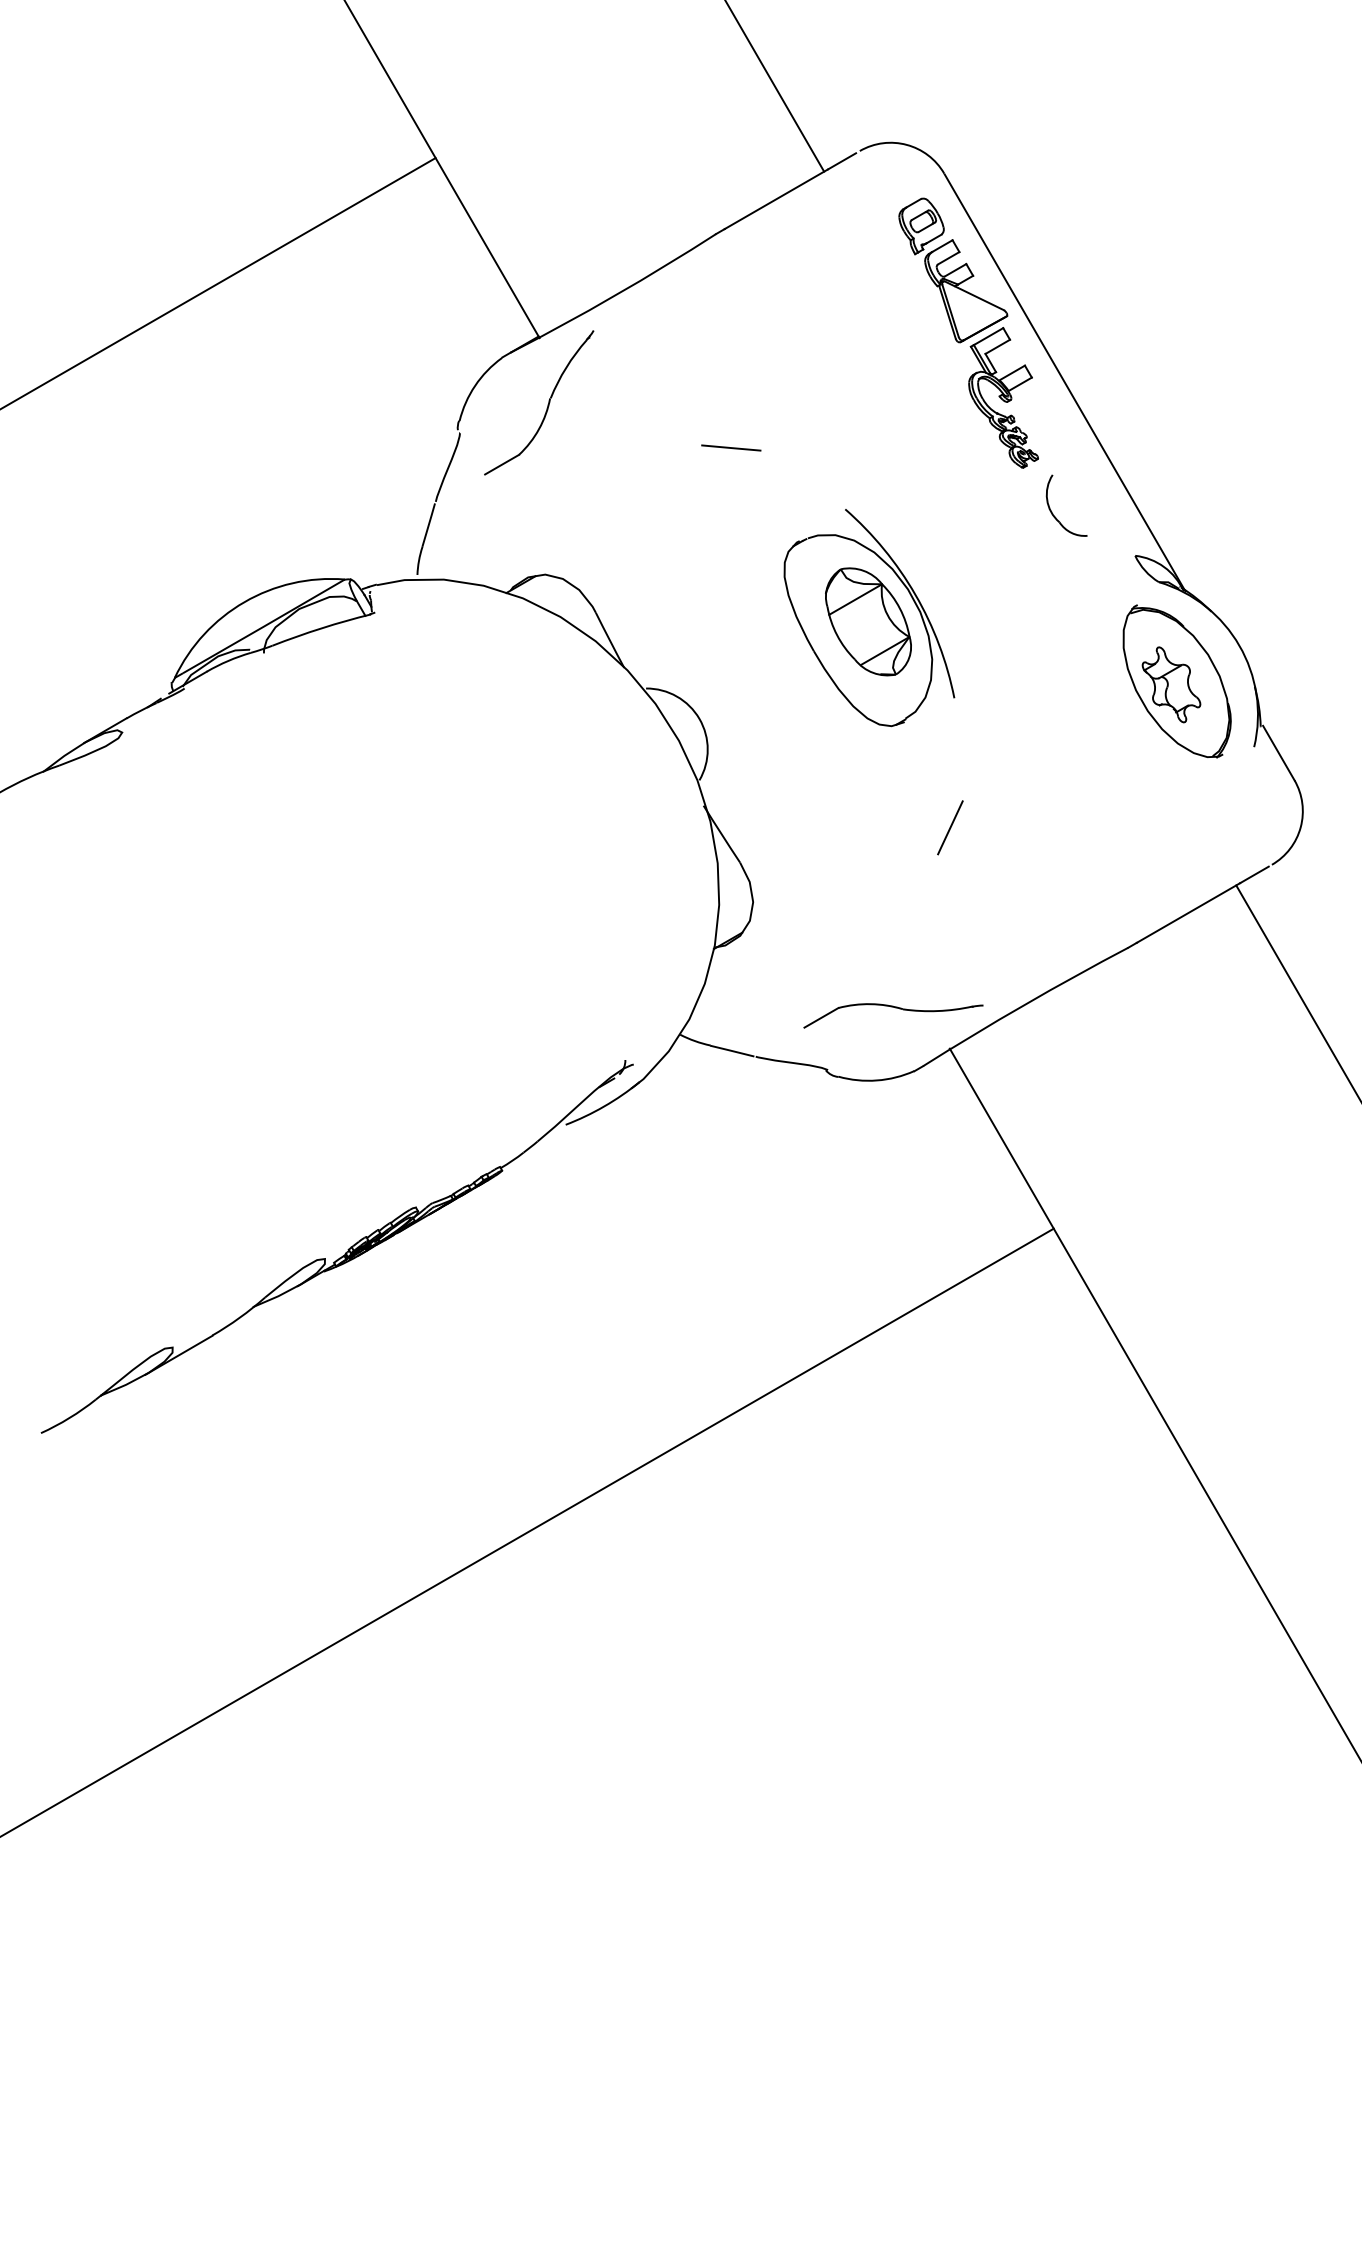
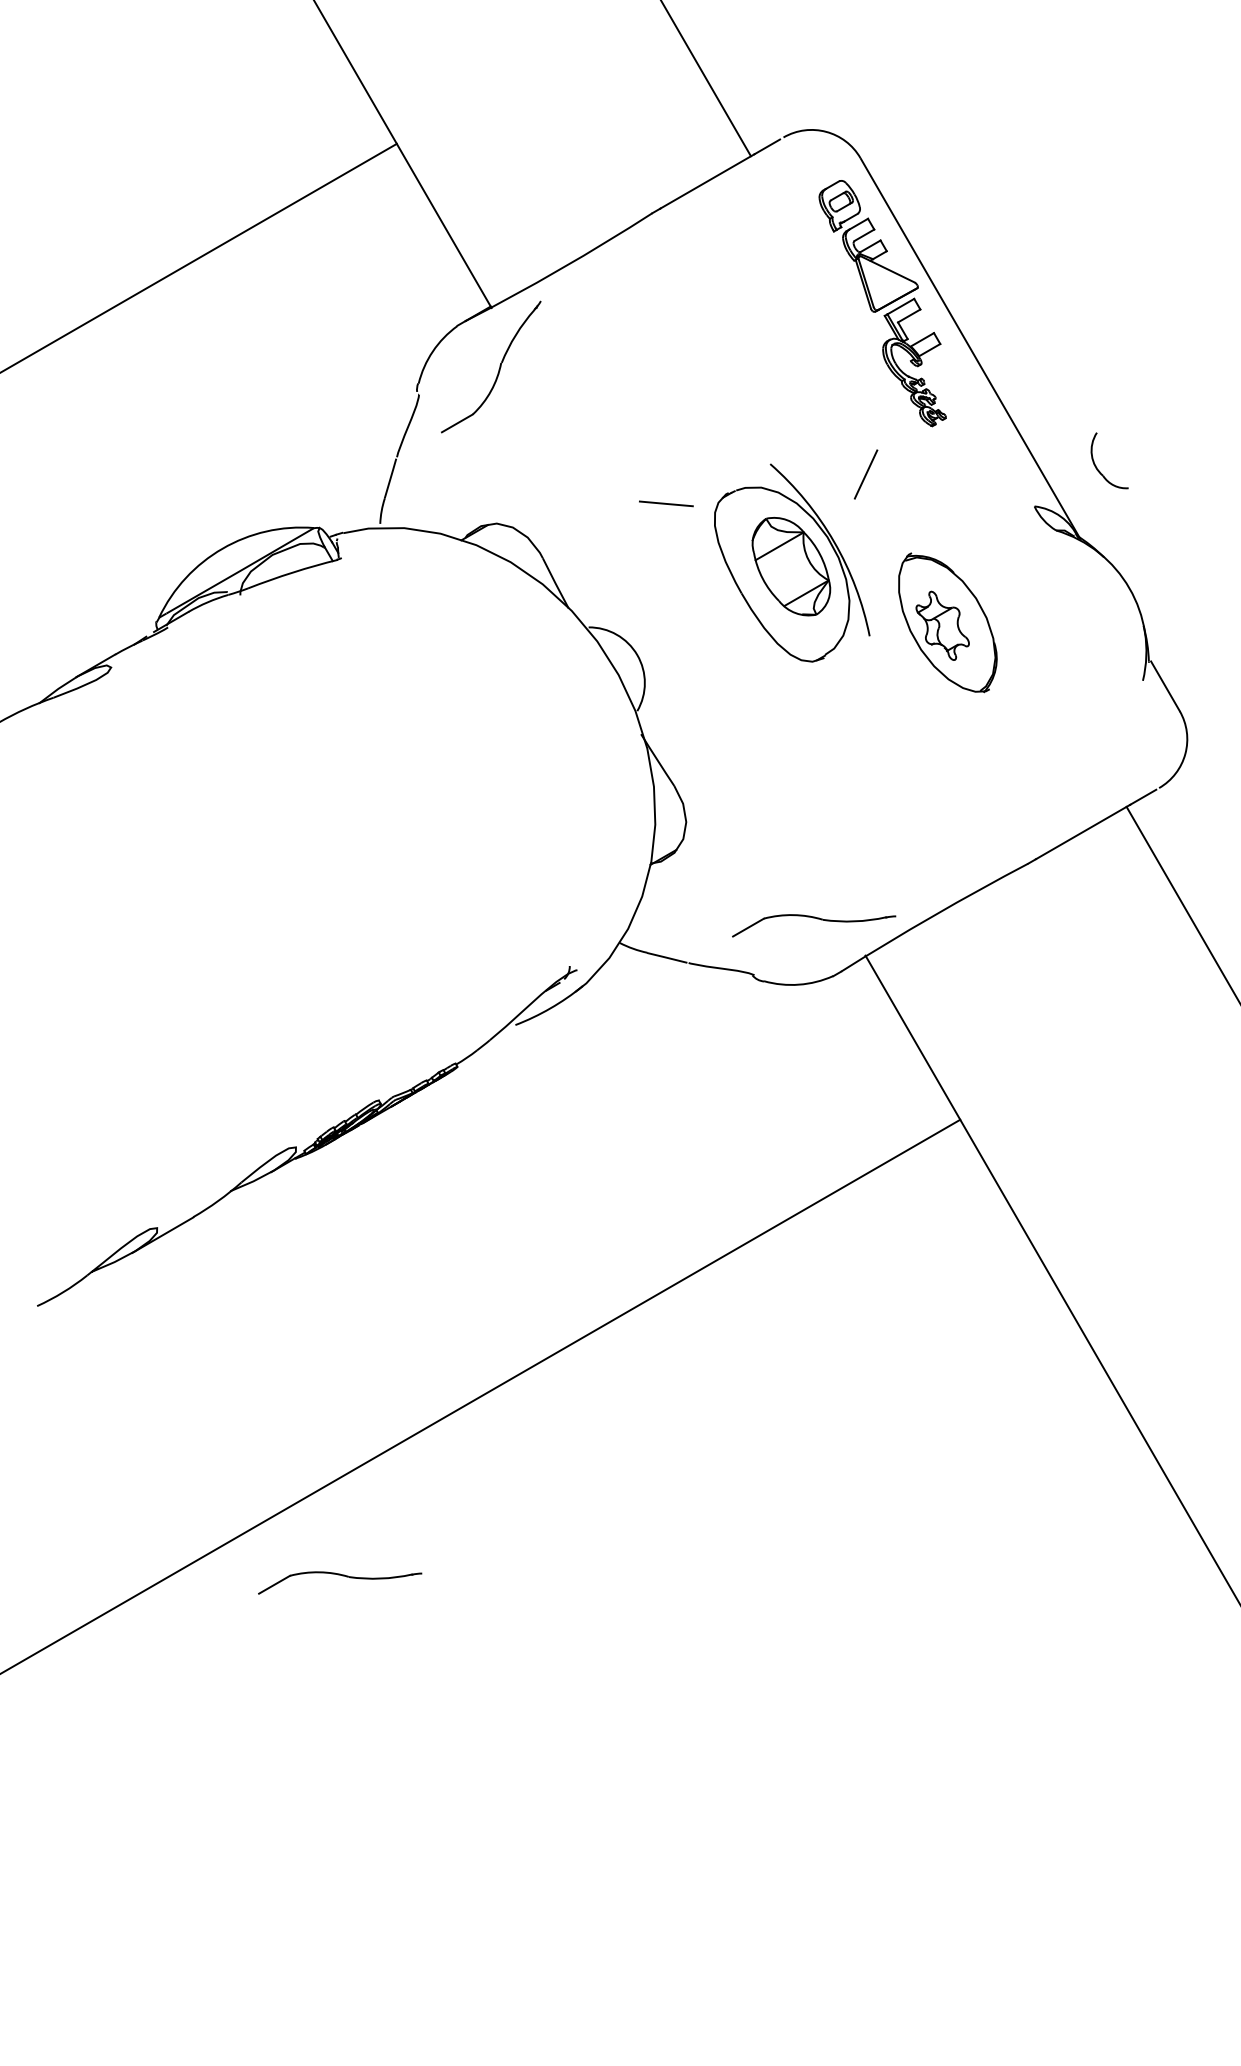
line: (731, 447) -> (666, 503), moved
part: (1052, 511) -> (1096, 466), moved
part: (1176, 681) -> (947, 622), moved
line: (950, 827) -> (866, 474), moved
part: (375, 1729) -> (342, 1576), added

